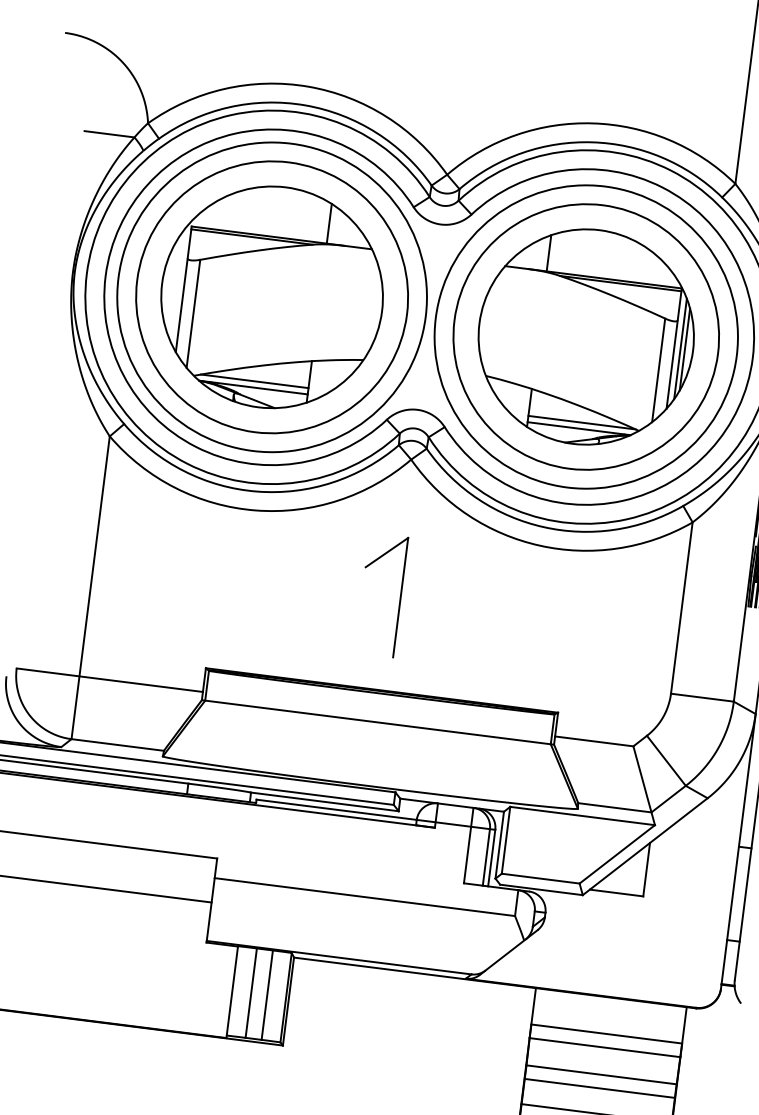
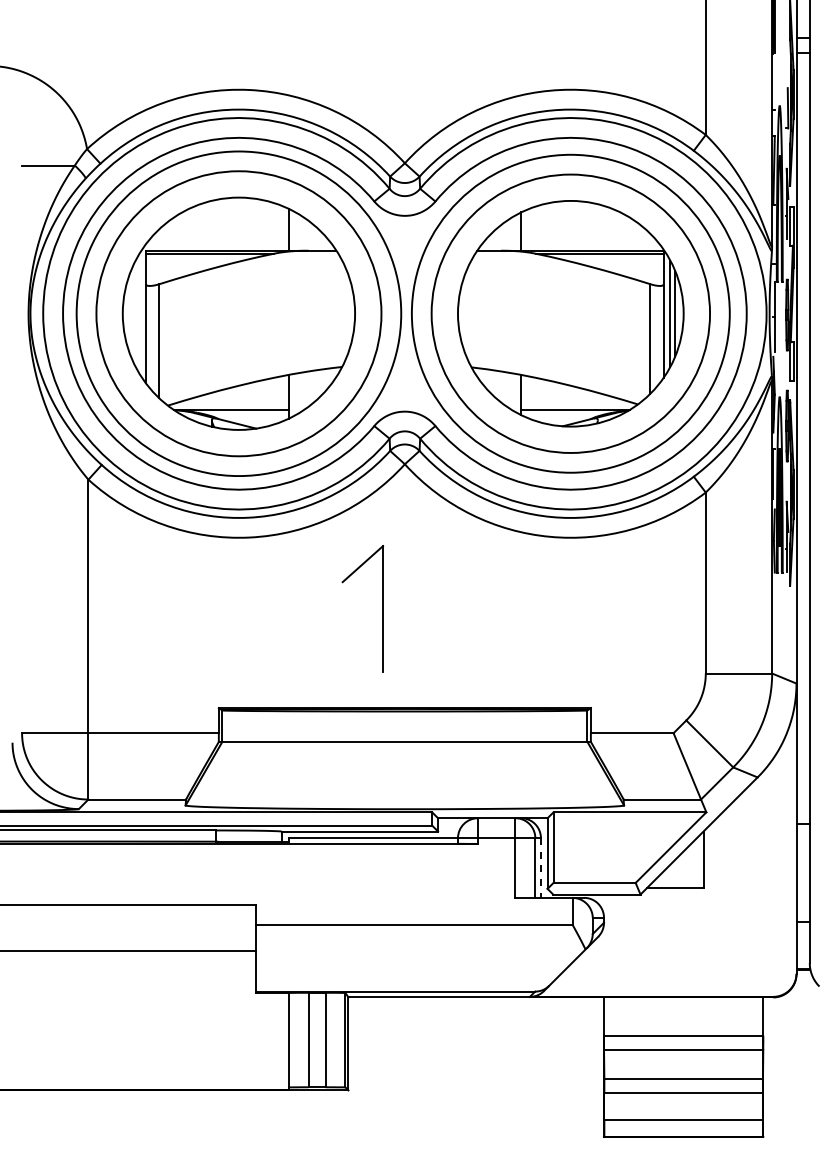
line: (254, 381) -> (231, 403), removed
line: (581, 422) -> (577, 403), removed
part: (400, 596) -> (382, 608), moved
line: (491, 858) -> (540, 868), solid -> dashed

